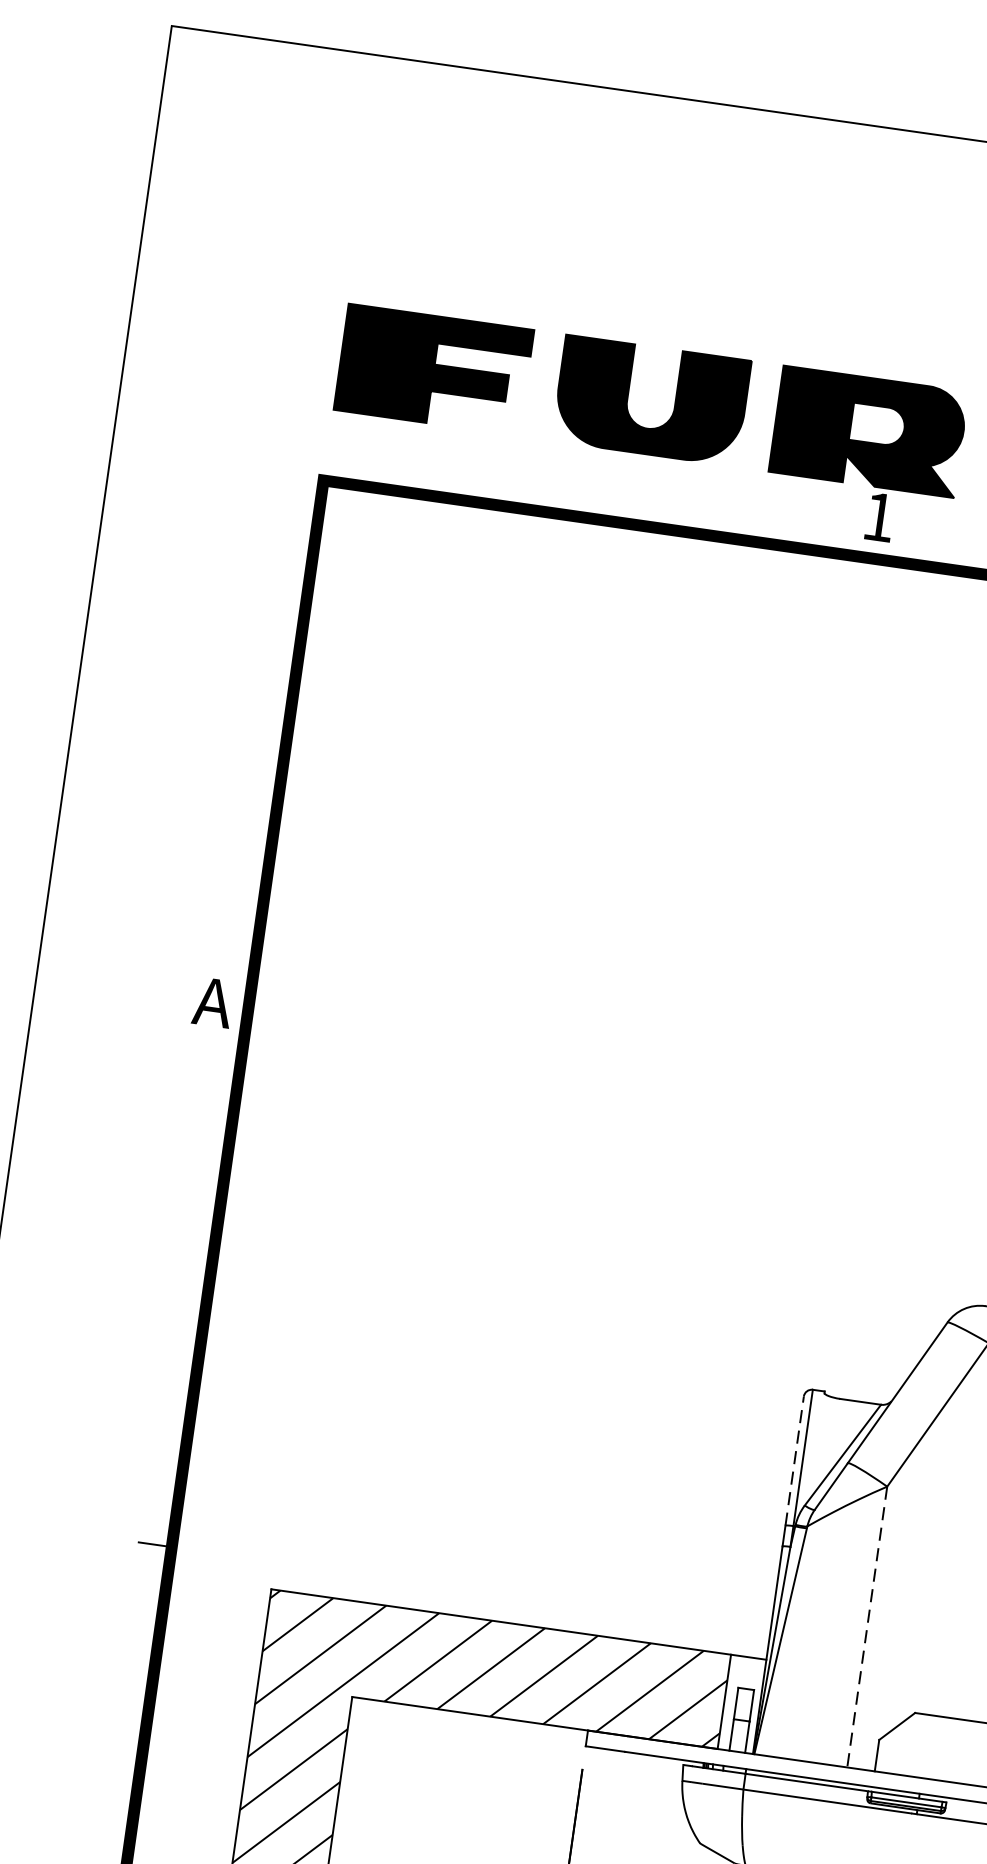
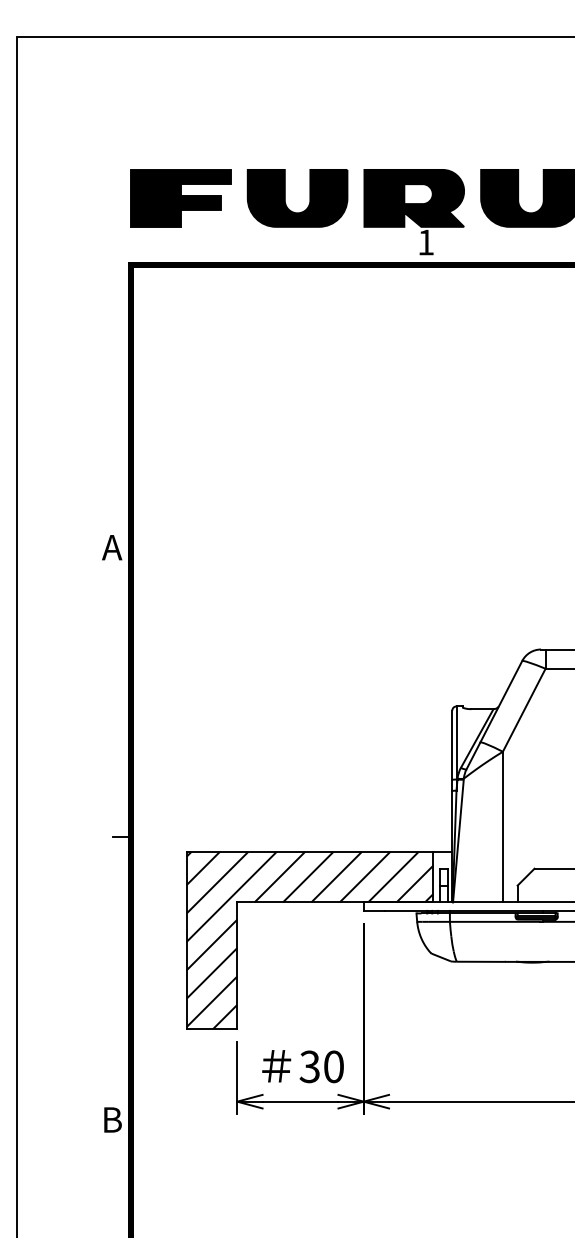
line: (795, 1461) -> (452, 745), dashed -> solid
line: (866, 1627) -> (502, 827), dashed -> solid

